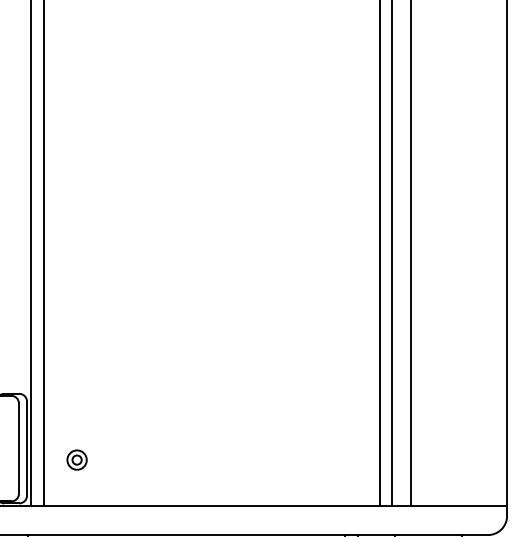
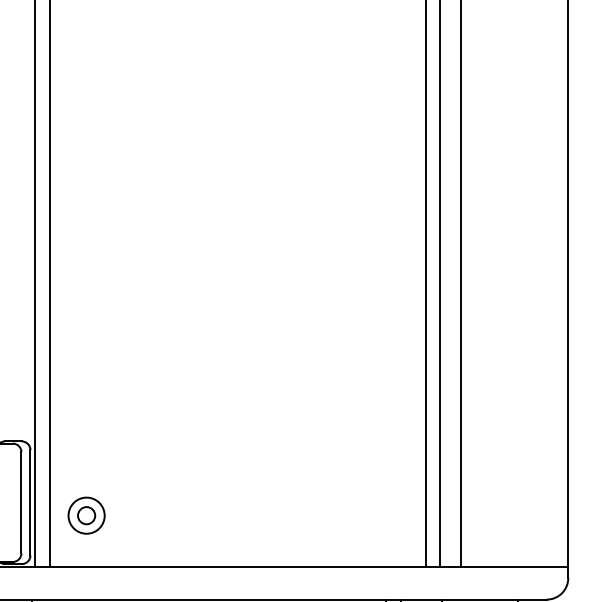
part: (77, 459) -> (86, 515), size x1.67

